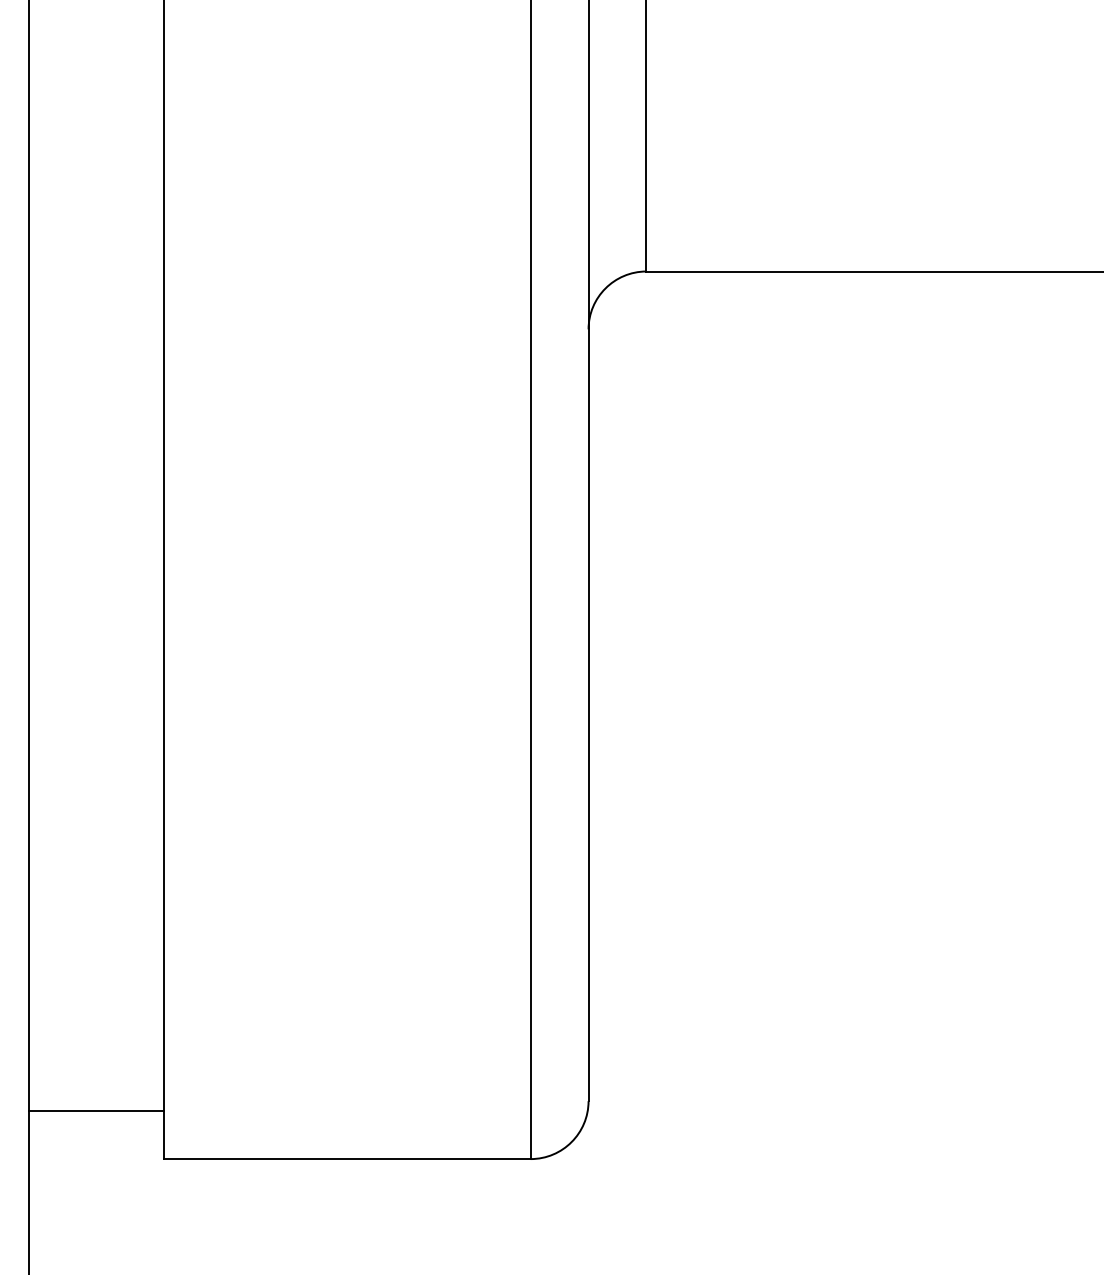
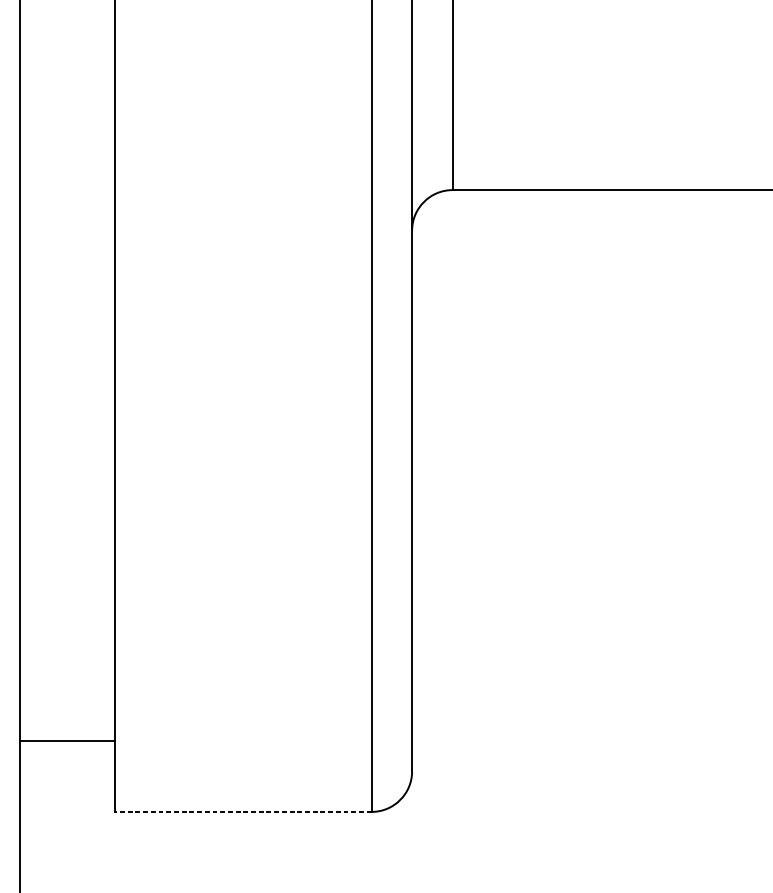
line: (96, 1110) -> (67, 740), moved
line: (346, 1159) -> (242, 812), solid -> dashed

